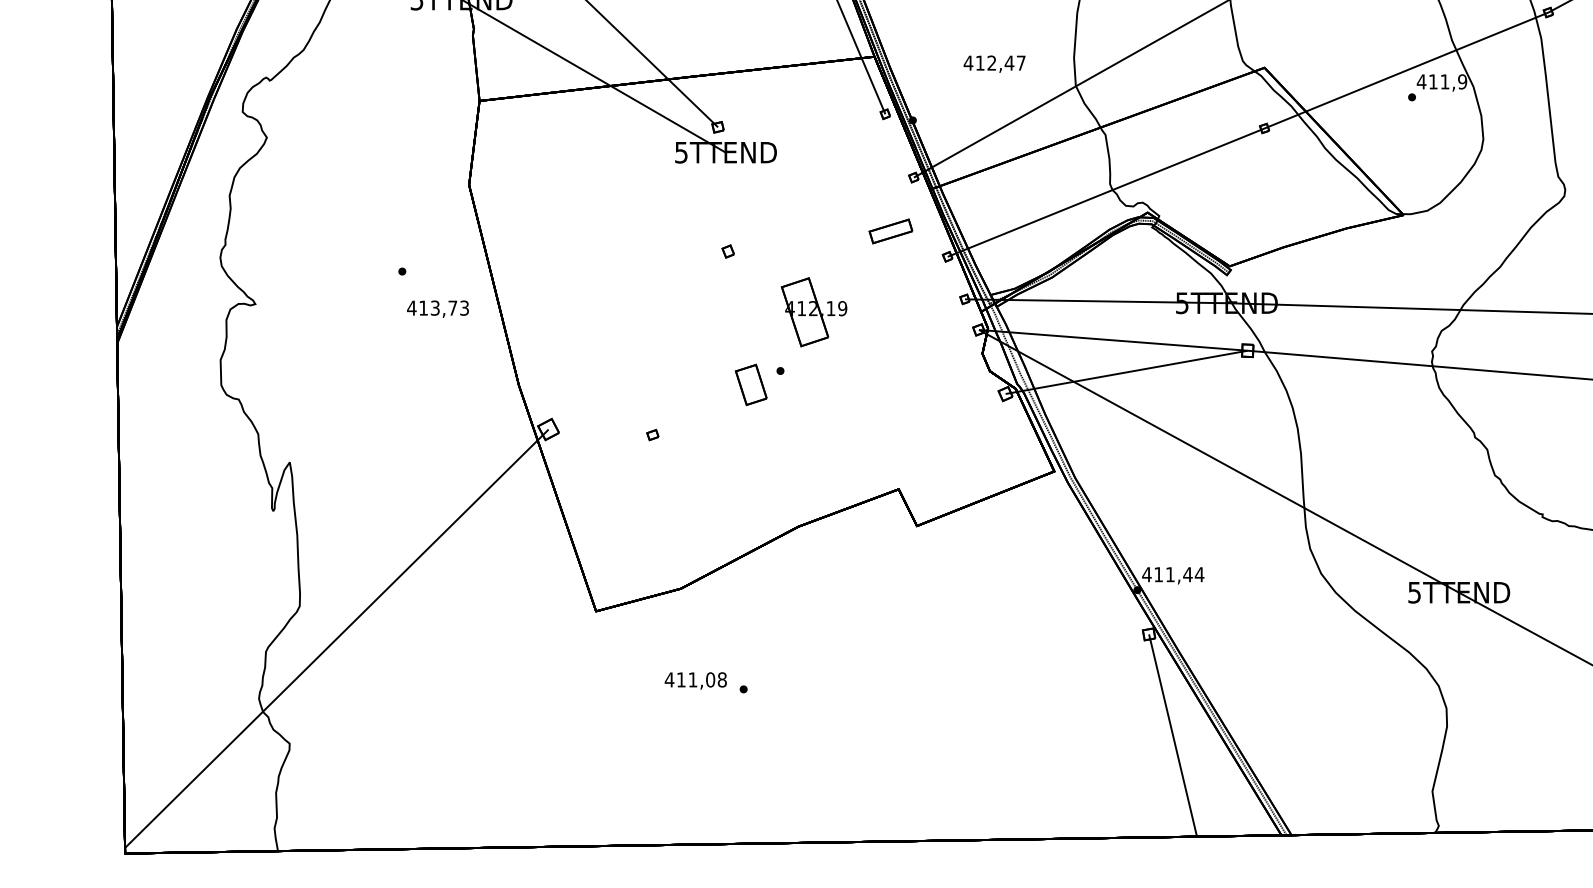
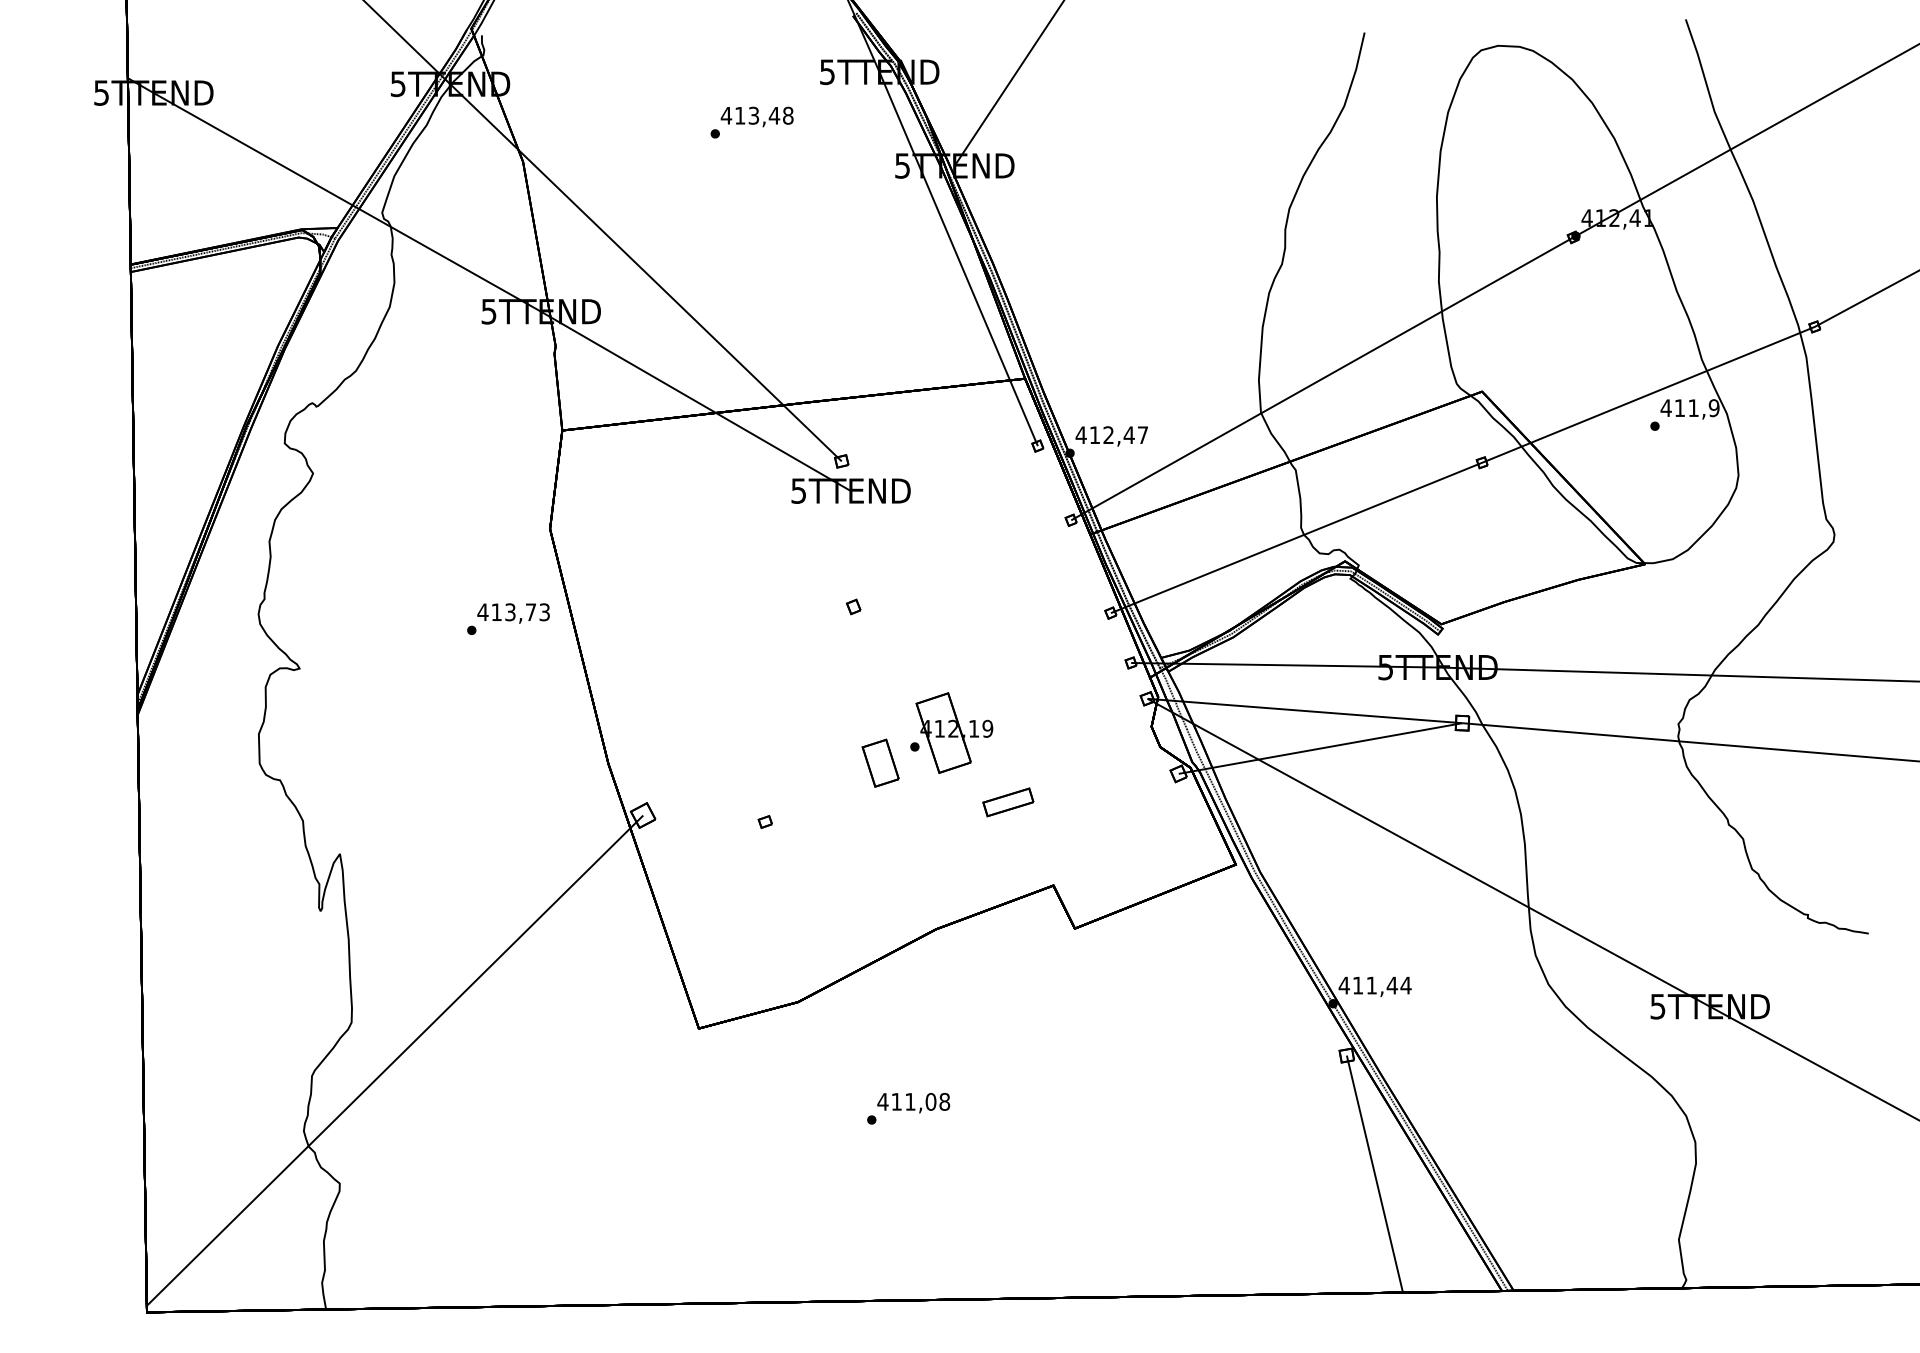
text: (994, 64) -> (1111, 436), moved
part: (891, 231) -> (1008, 802), moved
text: (437, 309) -> (513, 613), moved
part: (814, 311) -> (954, 732), moved
text: (695, 681) -> (913, 1103), moved

